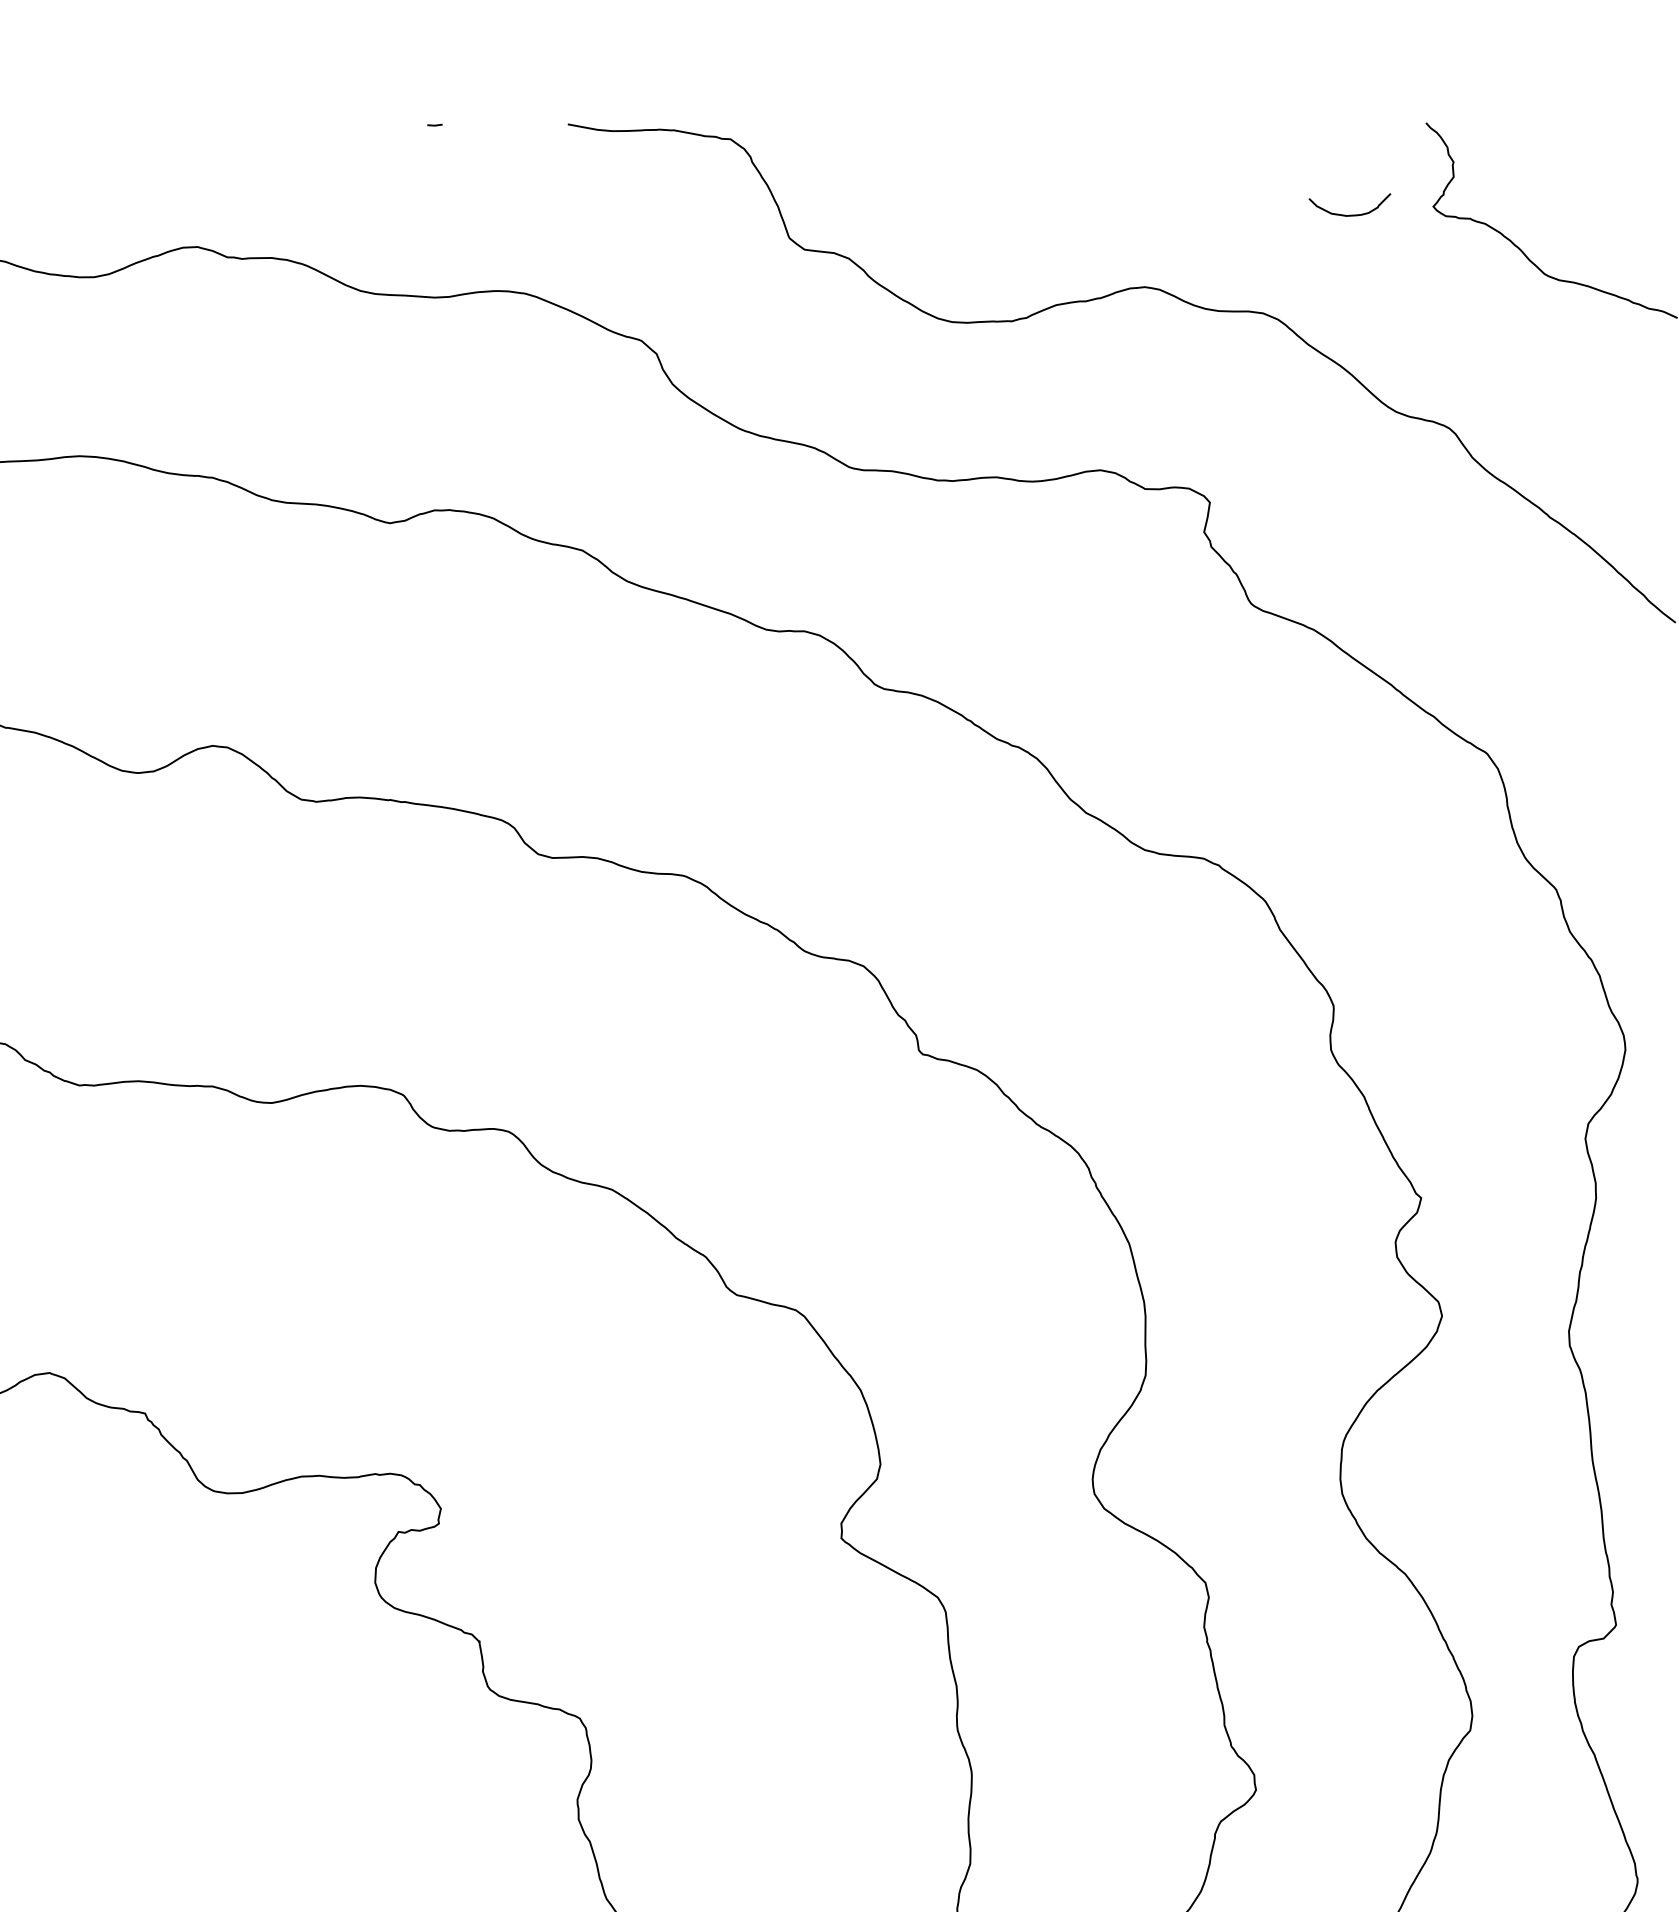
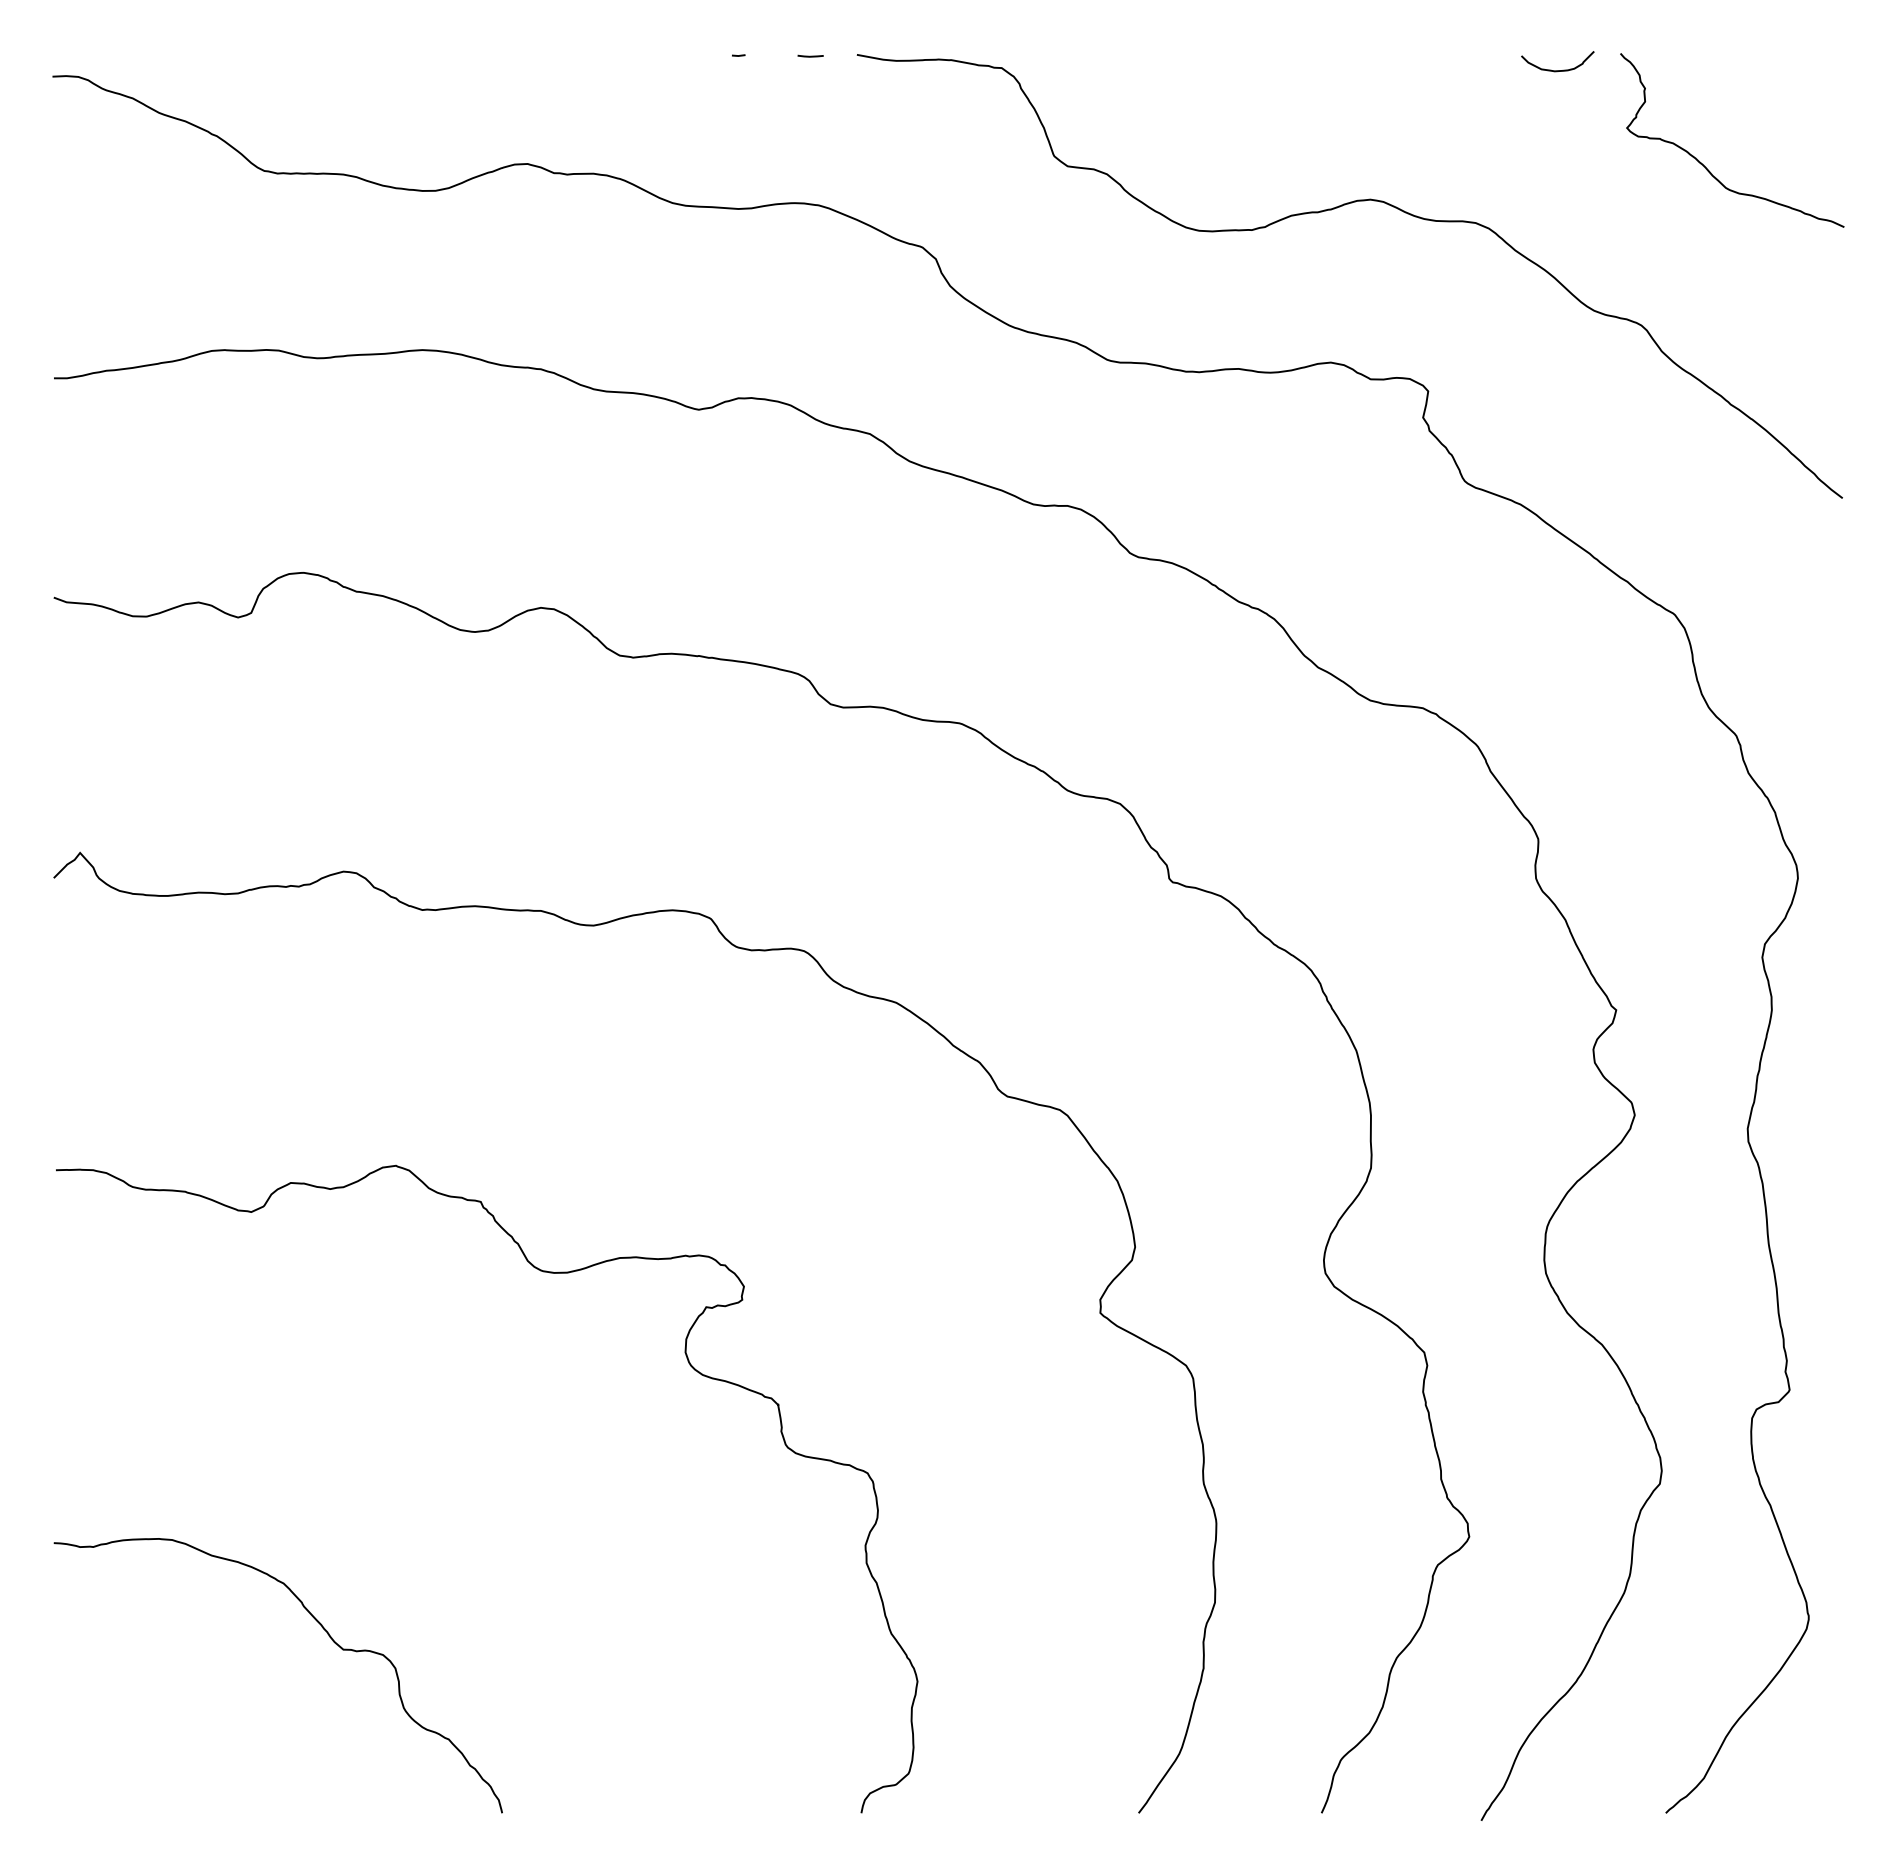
line: (515, 125) -> (810, 55), added
curve: (1349, 215) -> (1557, 70), moved

